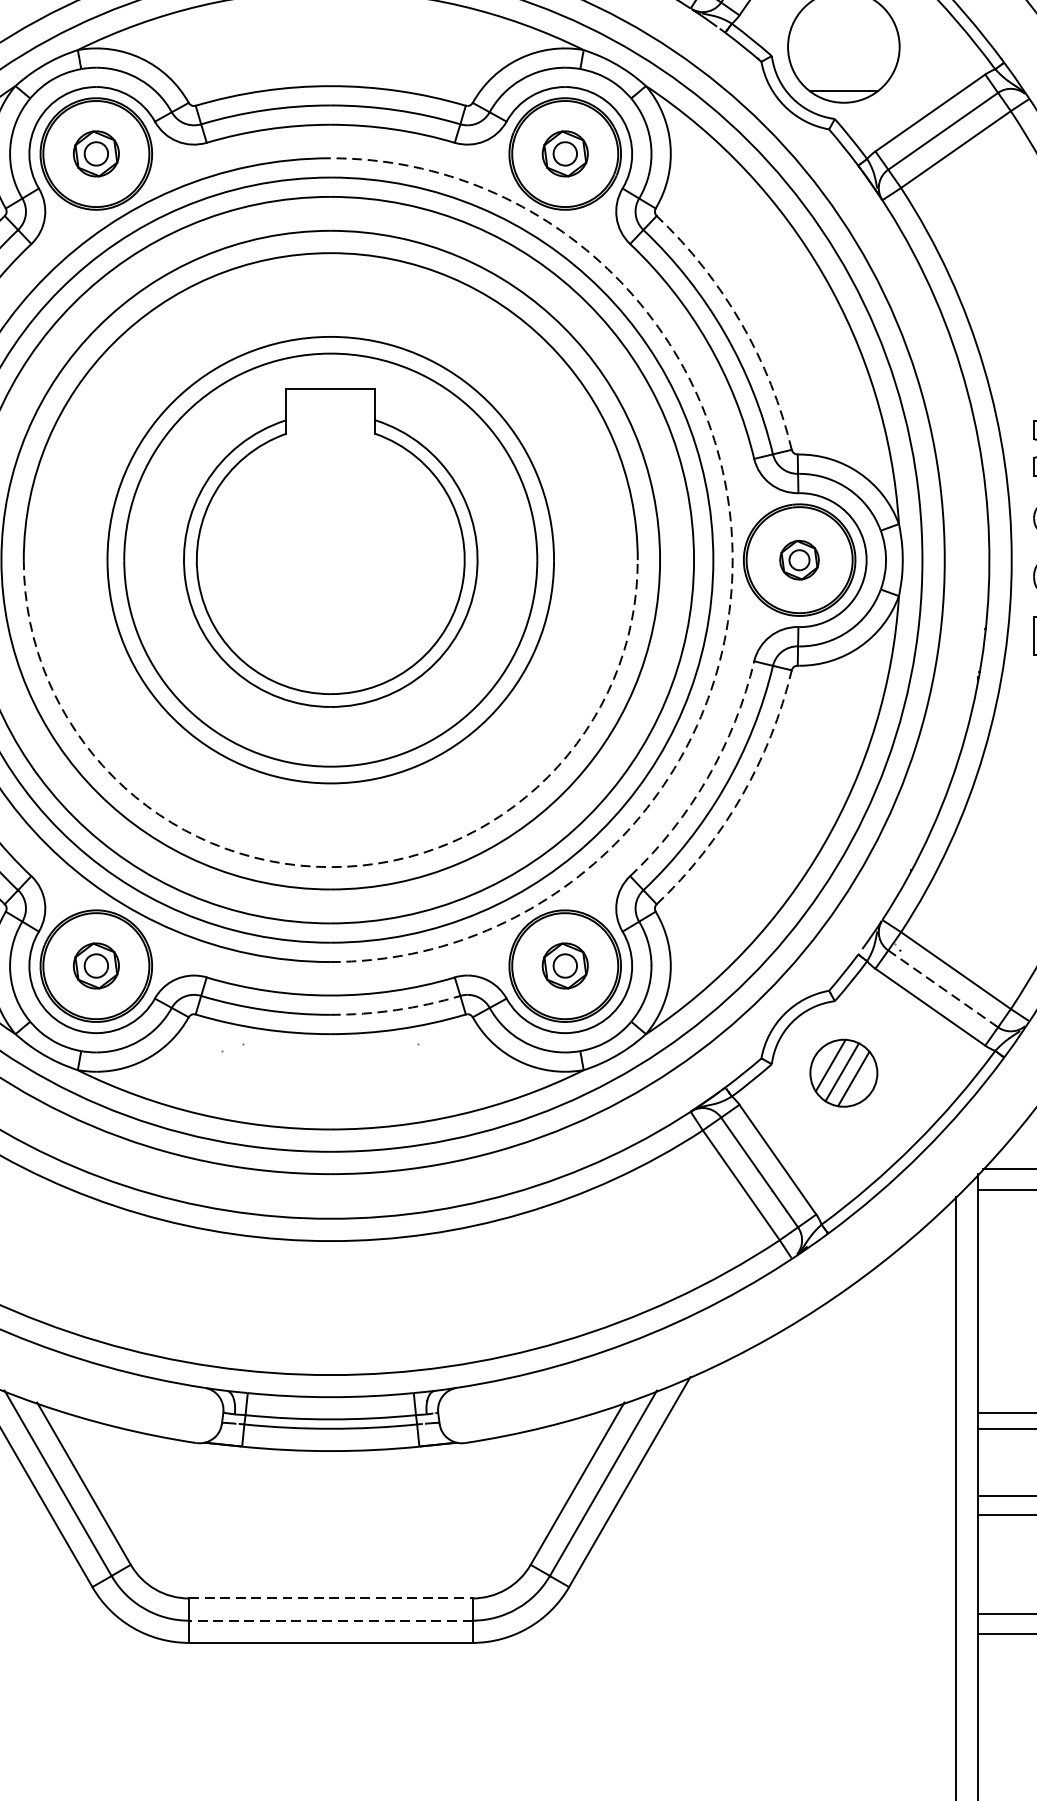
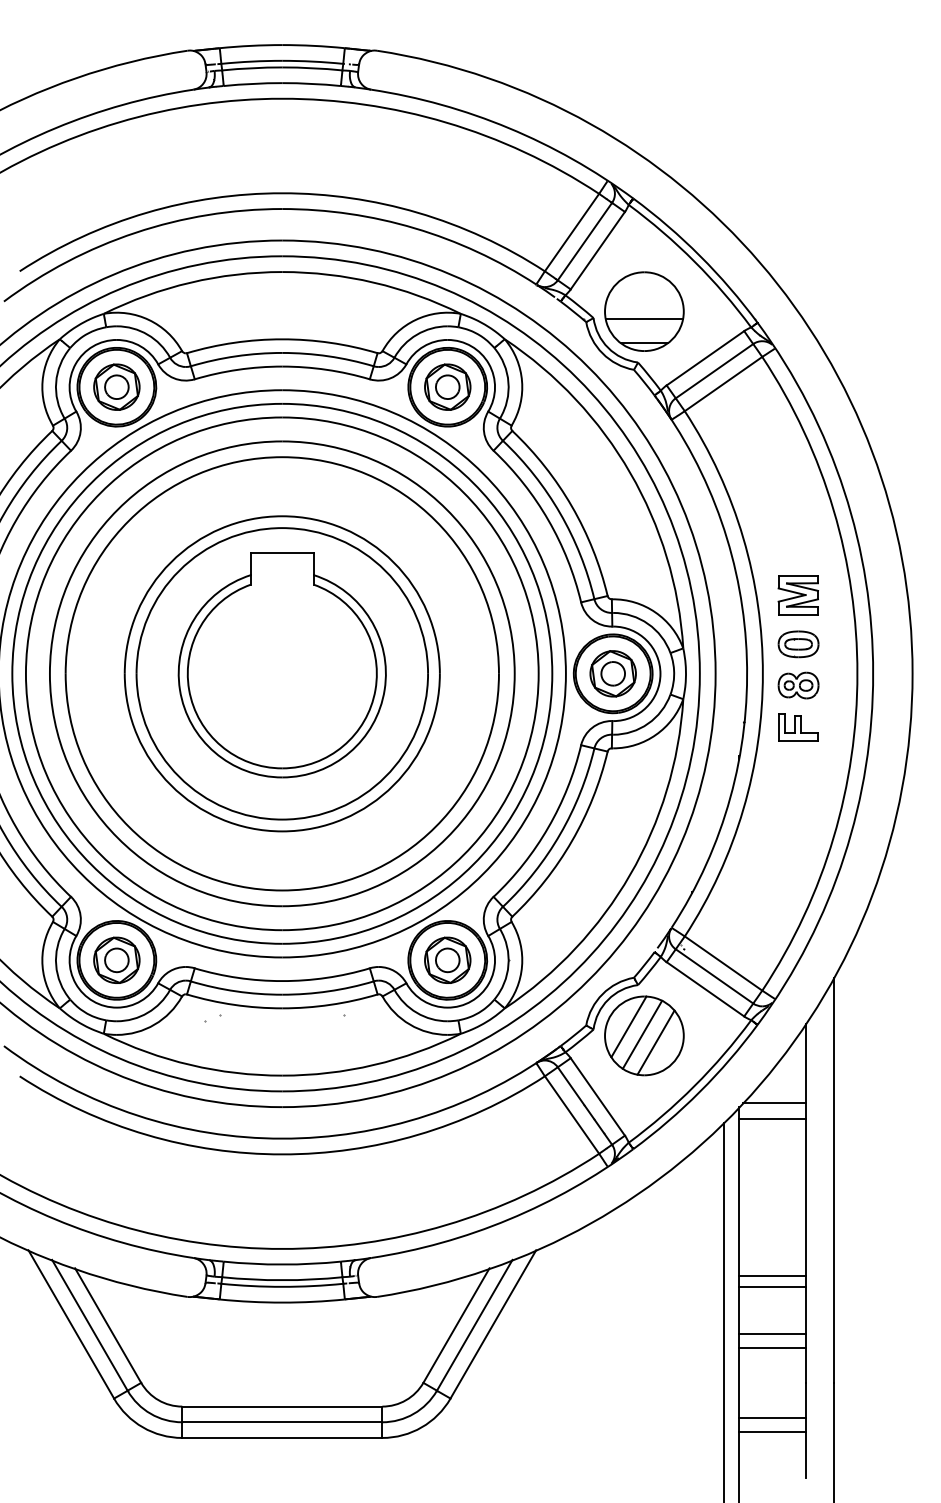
line: (843, 58) -> (644, 319), added
part: (95, 152) -> (116, 386), size x1.43
part: (564, 152) -> (447, 386), size x1.43
arc: (741, 323) -> (572, 506), dashed -> solid
arc: (732, 559) -> (565, 673), dashed -> solid
part: (798, 559) -> (612, 673), size x1.67
arc: (707, 777) -> (548, 827), dashed -> solid
arc: (741, 797) -> (572, 841), dashed -> solid
arc: (331, 867) -> (282, 890), dashed -> solid
part: (95, 964) -> (116, 959), size x1.43
part: (564, 964) -> (447, 959), size x1.43
line: (943, 989) -> (714, 976), dashed -> solid
arc: (396, 1010) -> (328, 991), dashed -> solid
part: (843, 1072) -> (644, 1035), size x1.67
line: (331, 1598) -> (282, 1406), dashed -> solid
line: (329, 1621) -> (281, 1422), dashed -> solid

